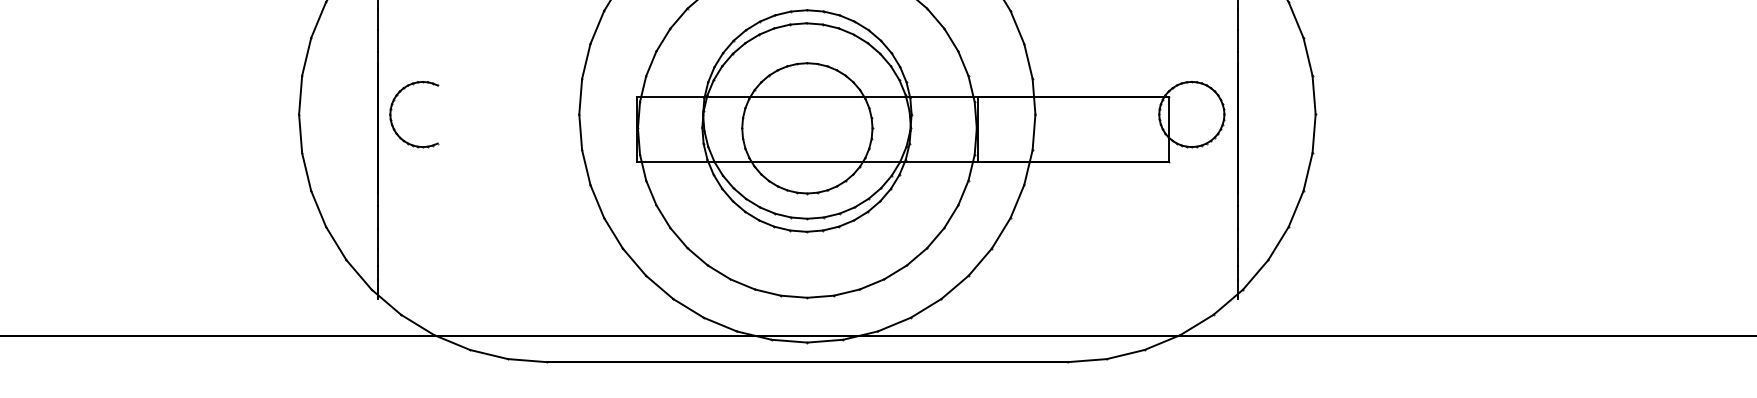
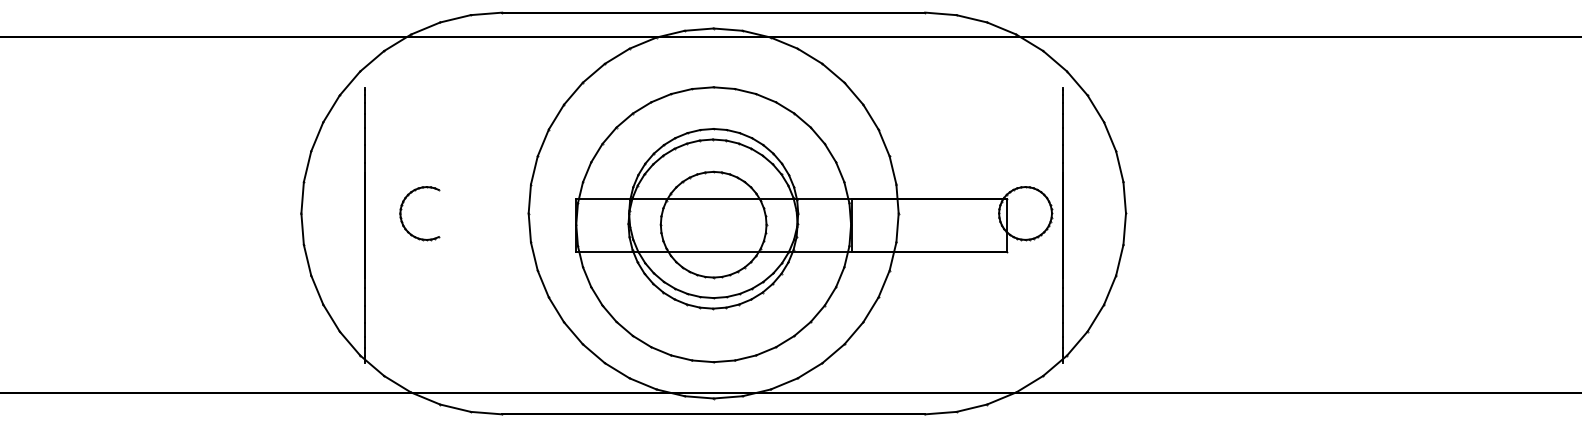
part: (392, 109) -> (402, 209), moved

